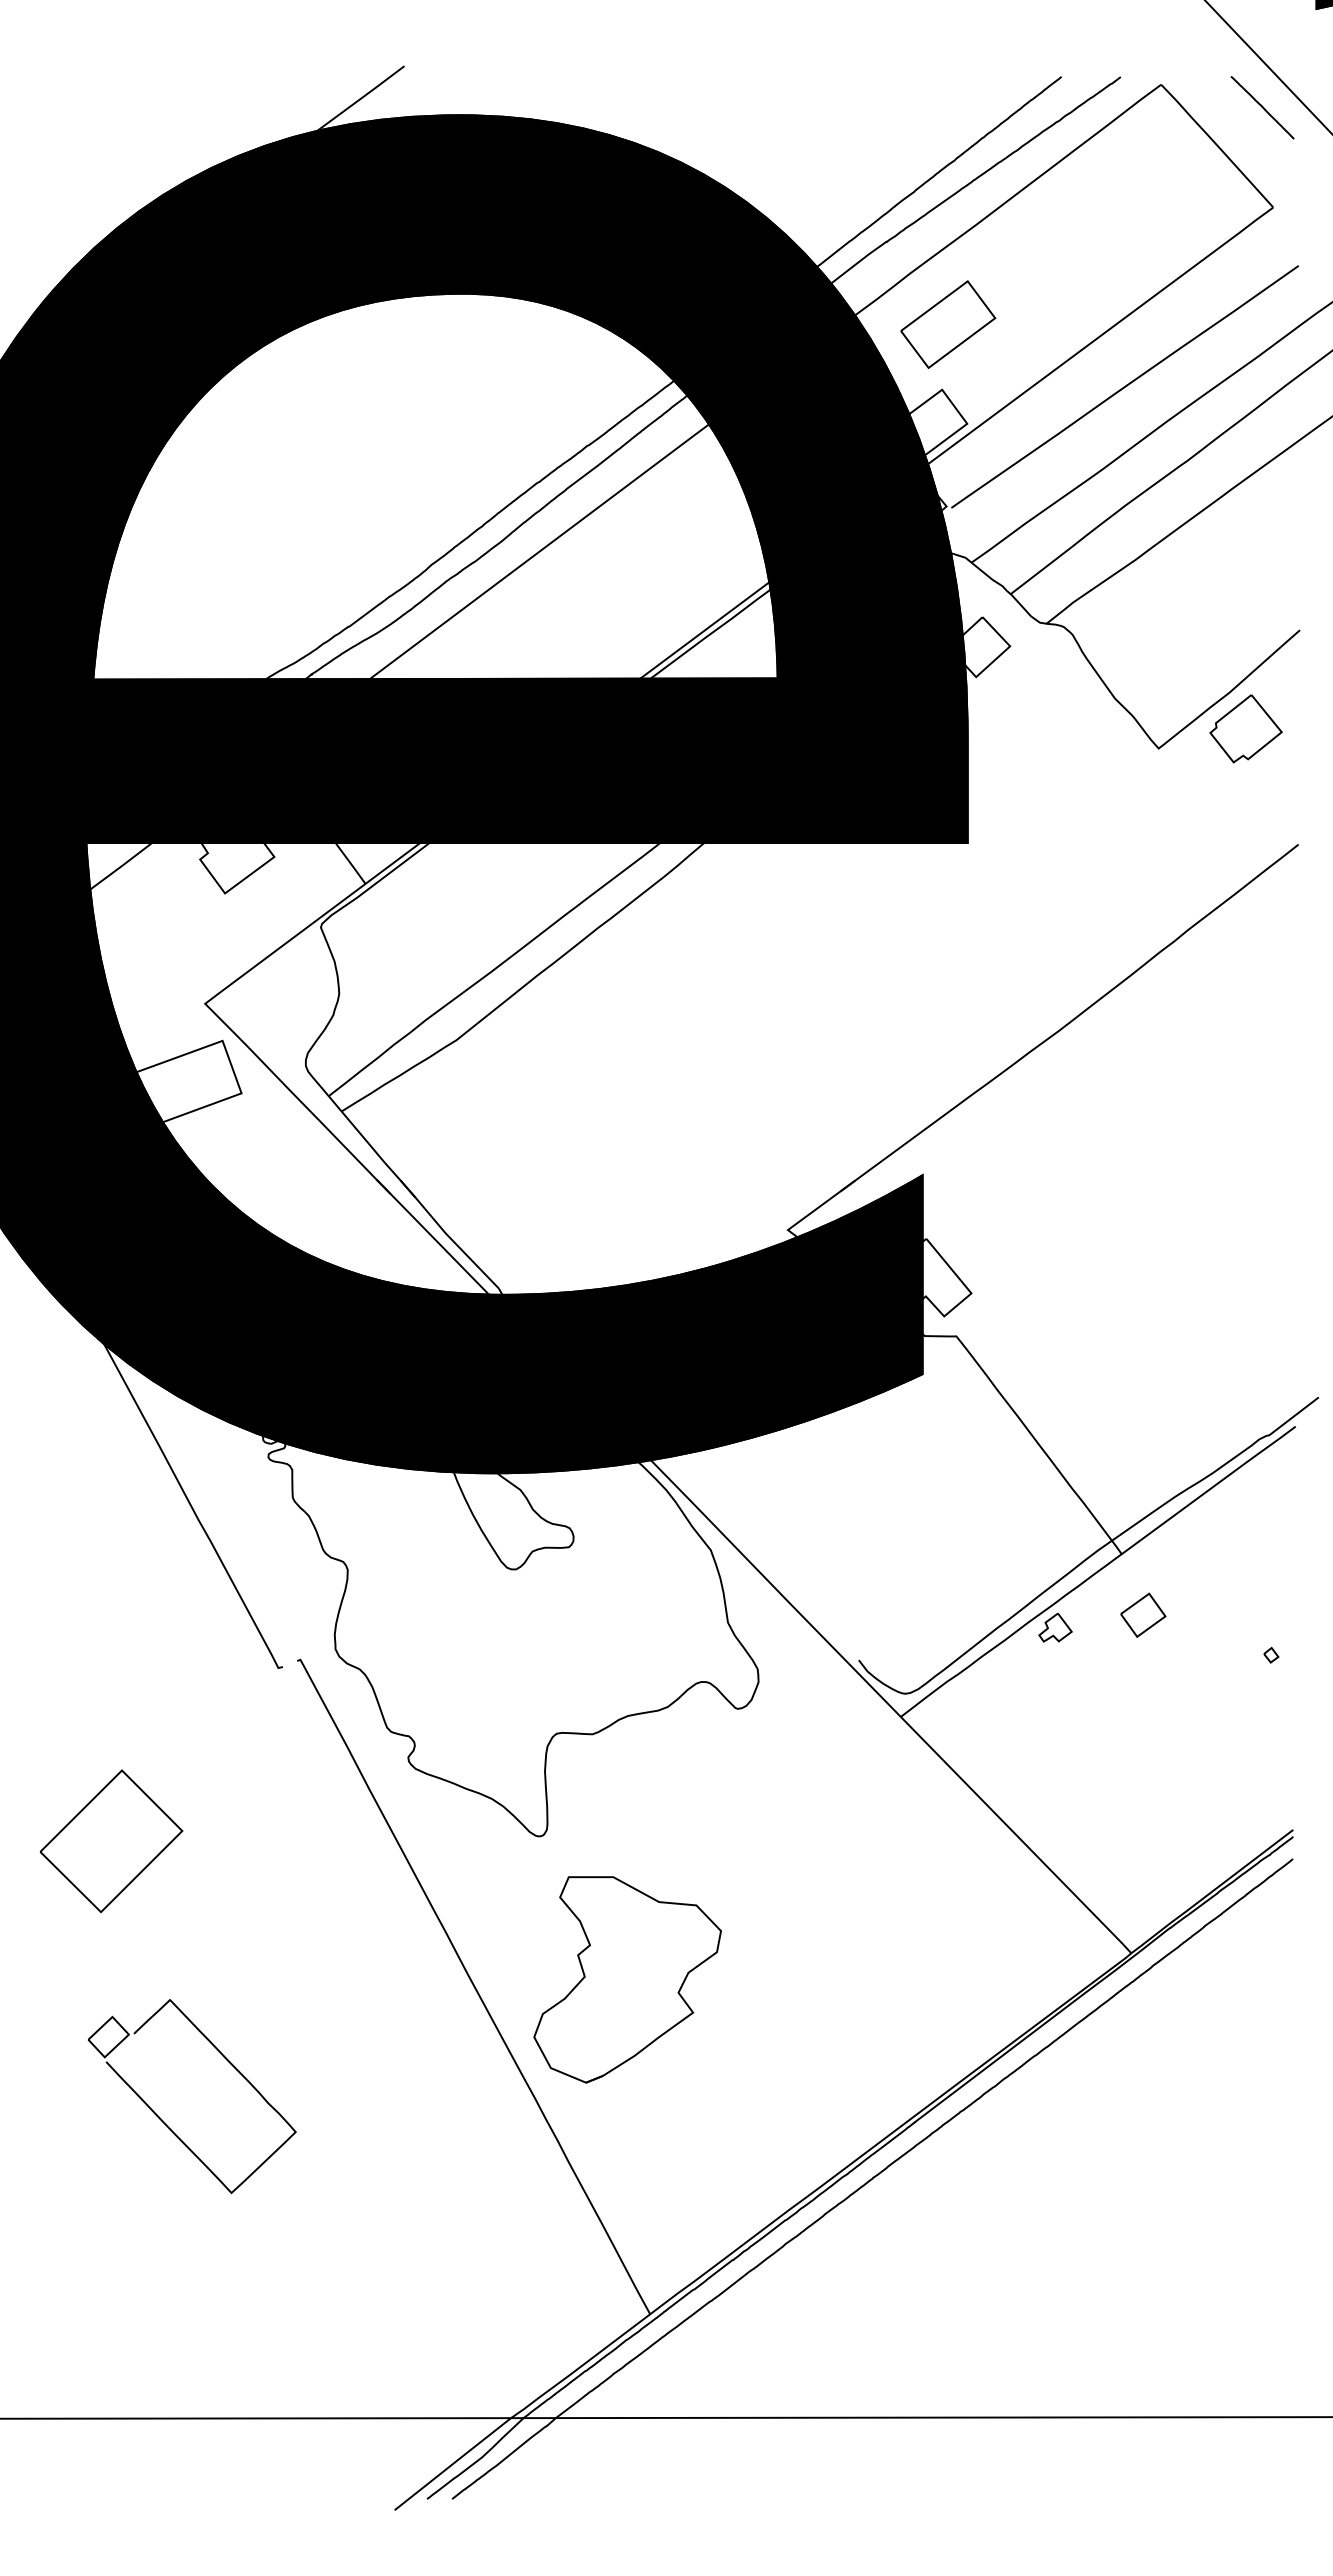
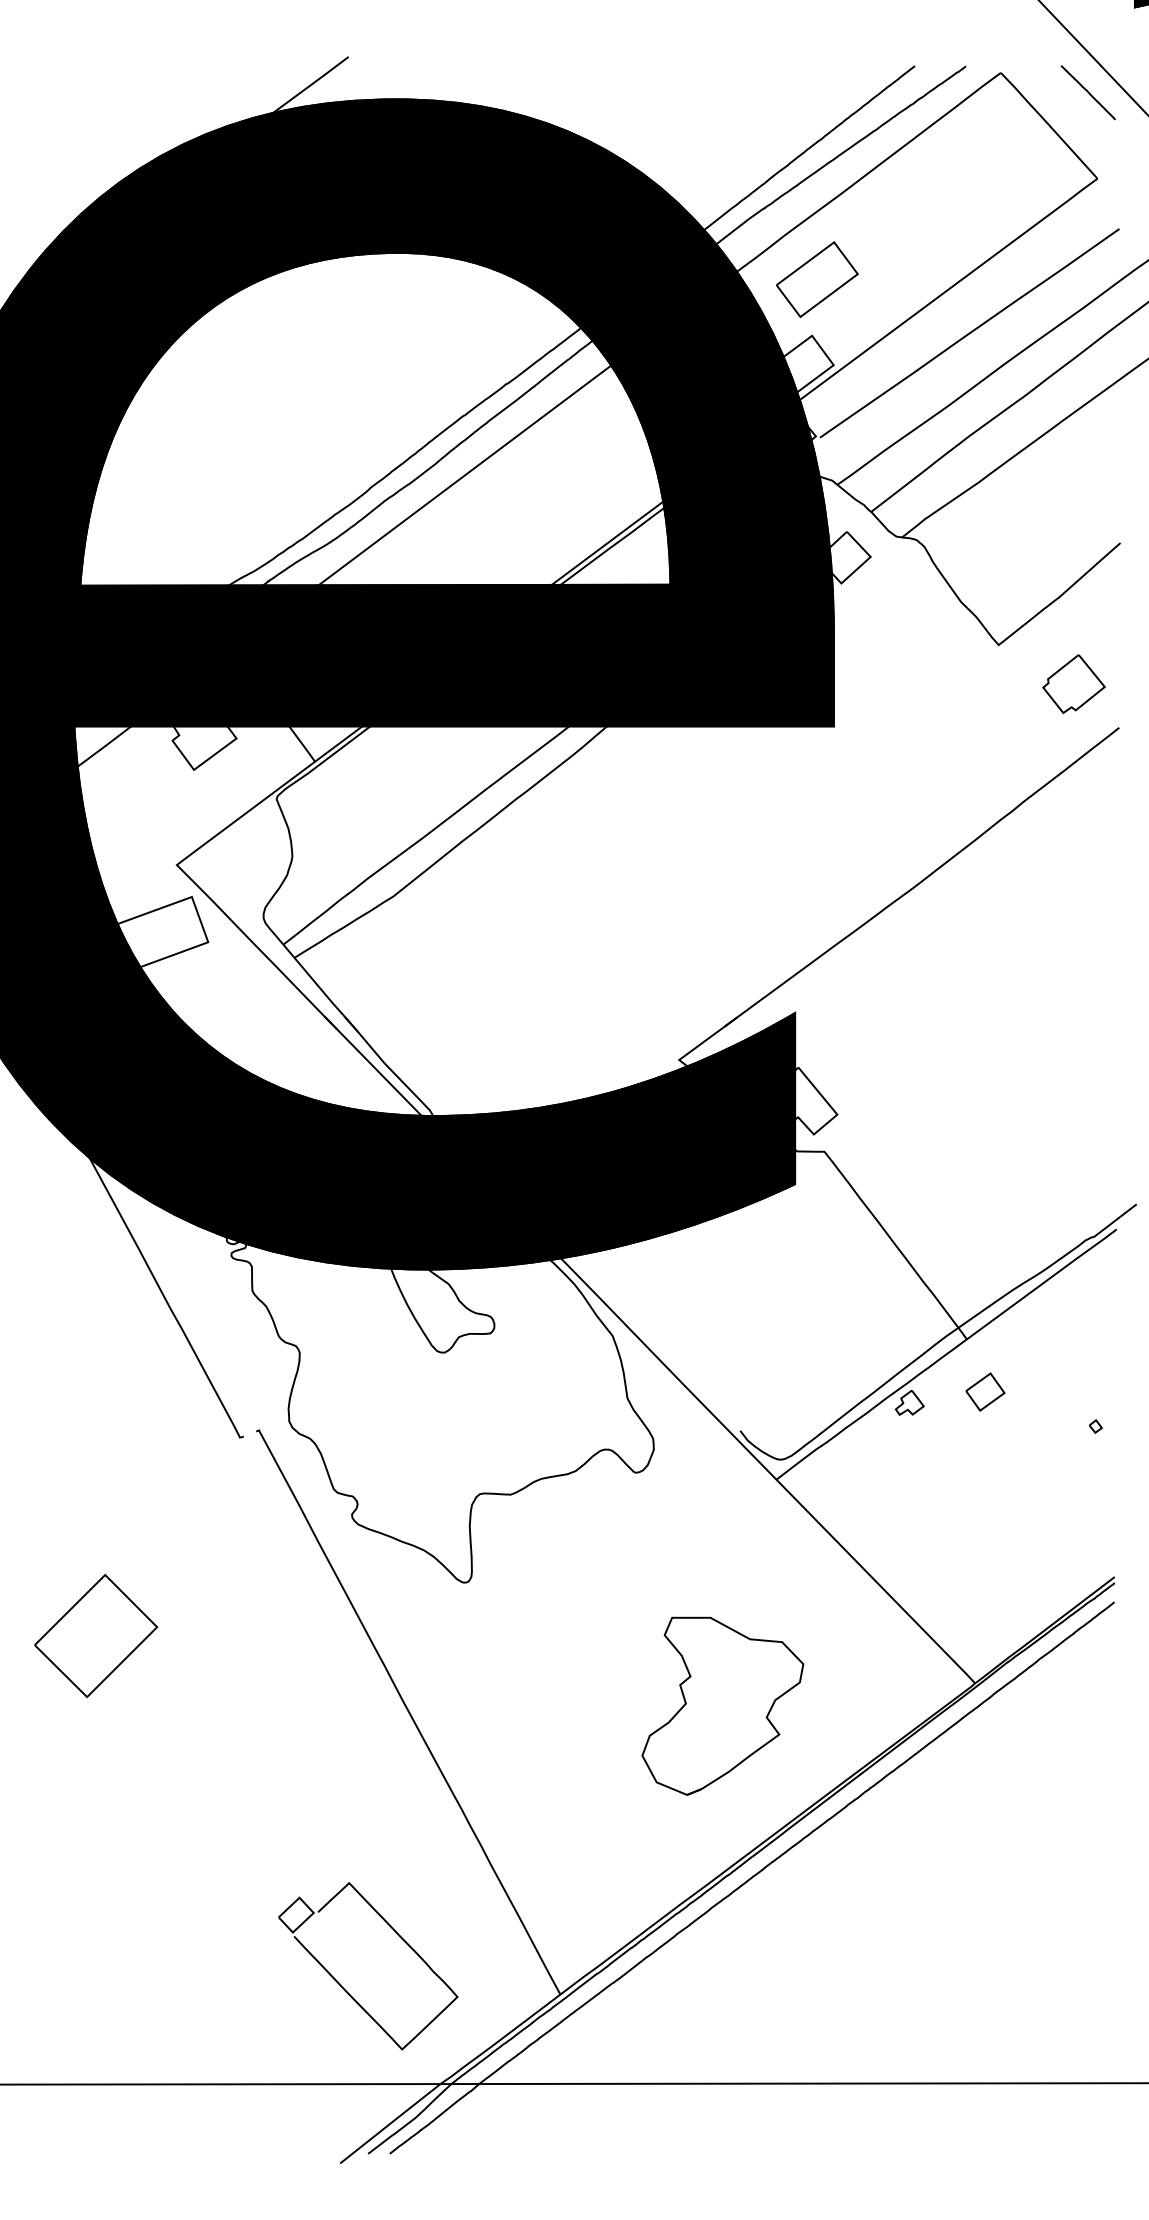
part: (1245, 728) -> (1073, 683), moved
part: (111, 1841) -> (96, 1636), moved
part: (627, 1979) -> (722, 1706), moved
part: (165, 2122) -> (345, 1988), moved

